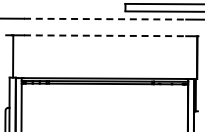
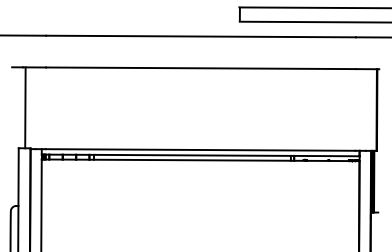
line: (105, 19) -> (201, 37), dashed -> solid
line: (105, 35) -> (201, 67), dashed -> solid

